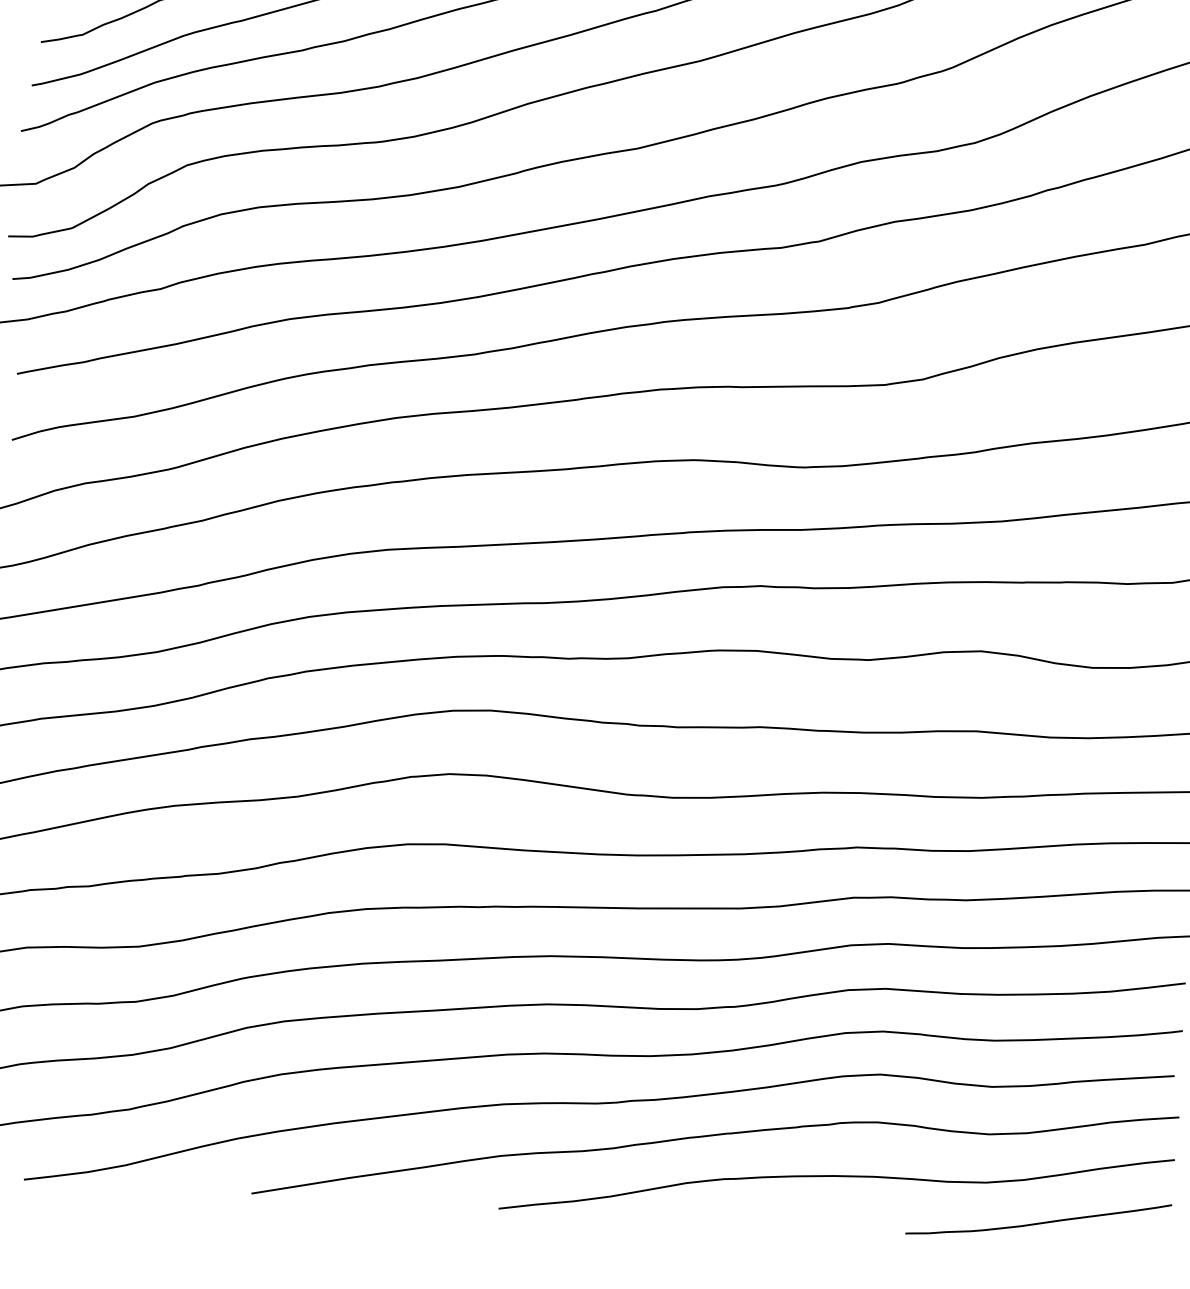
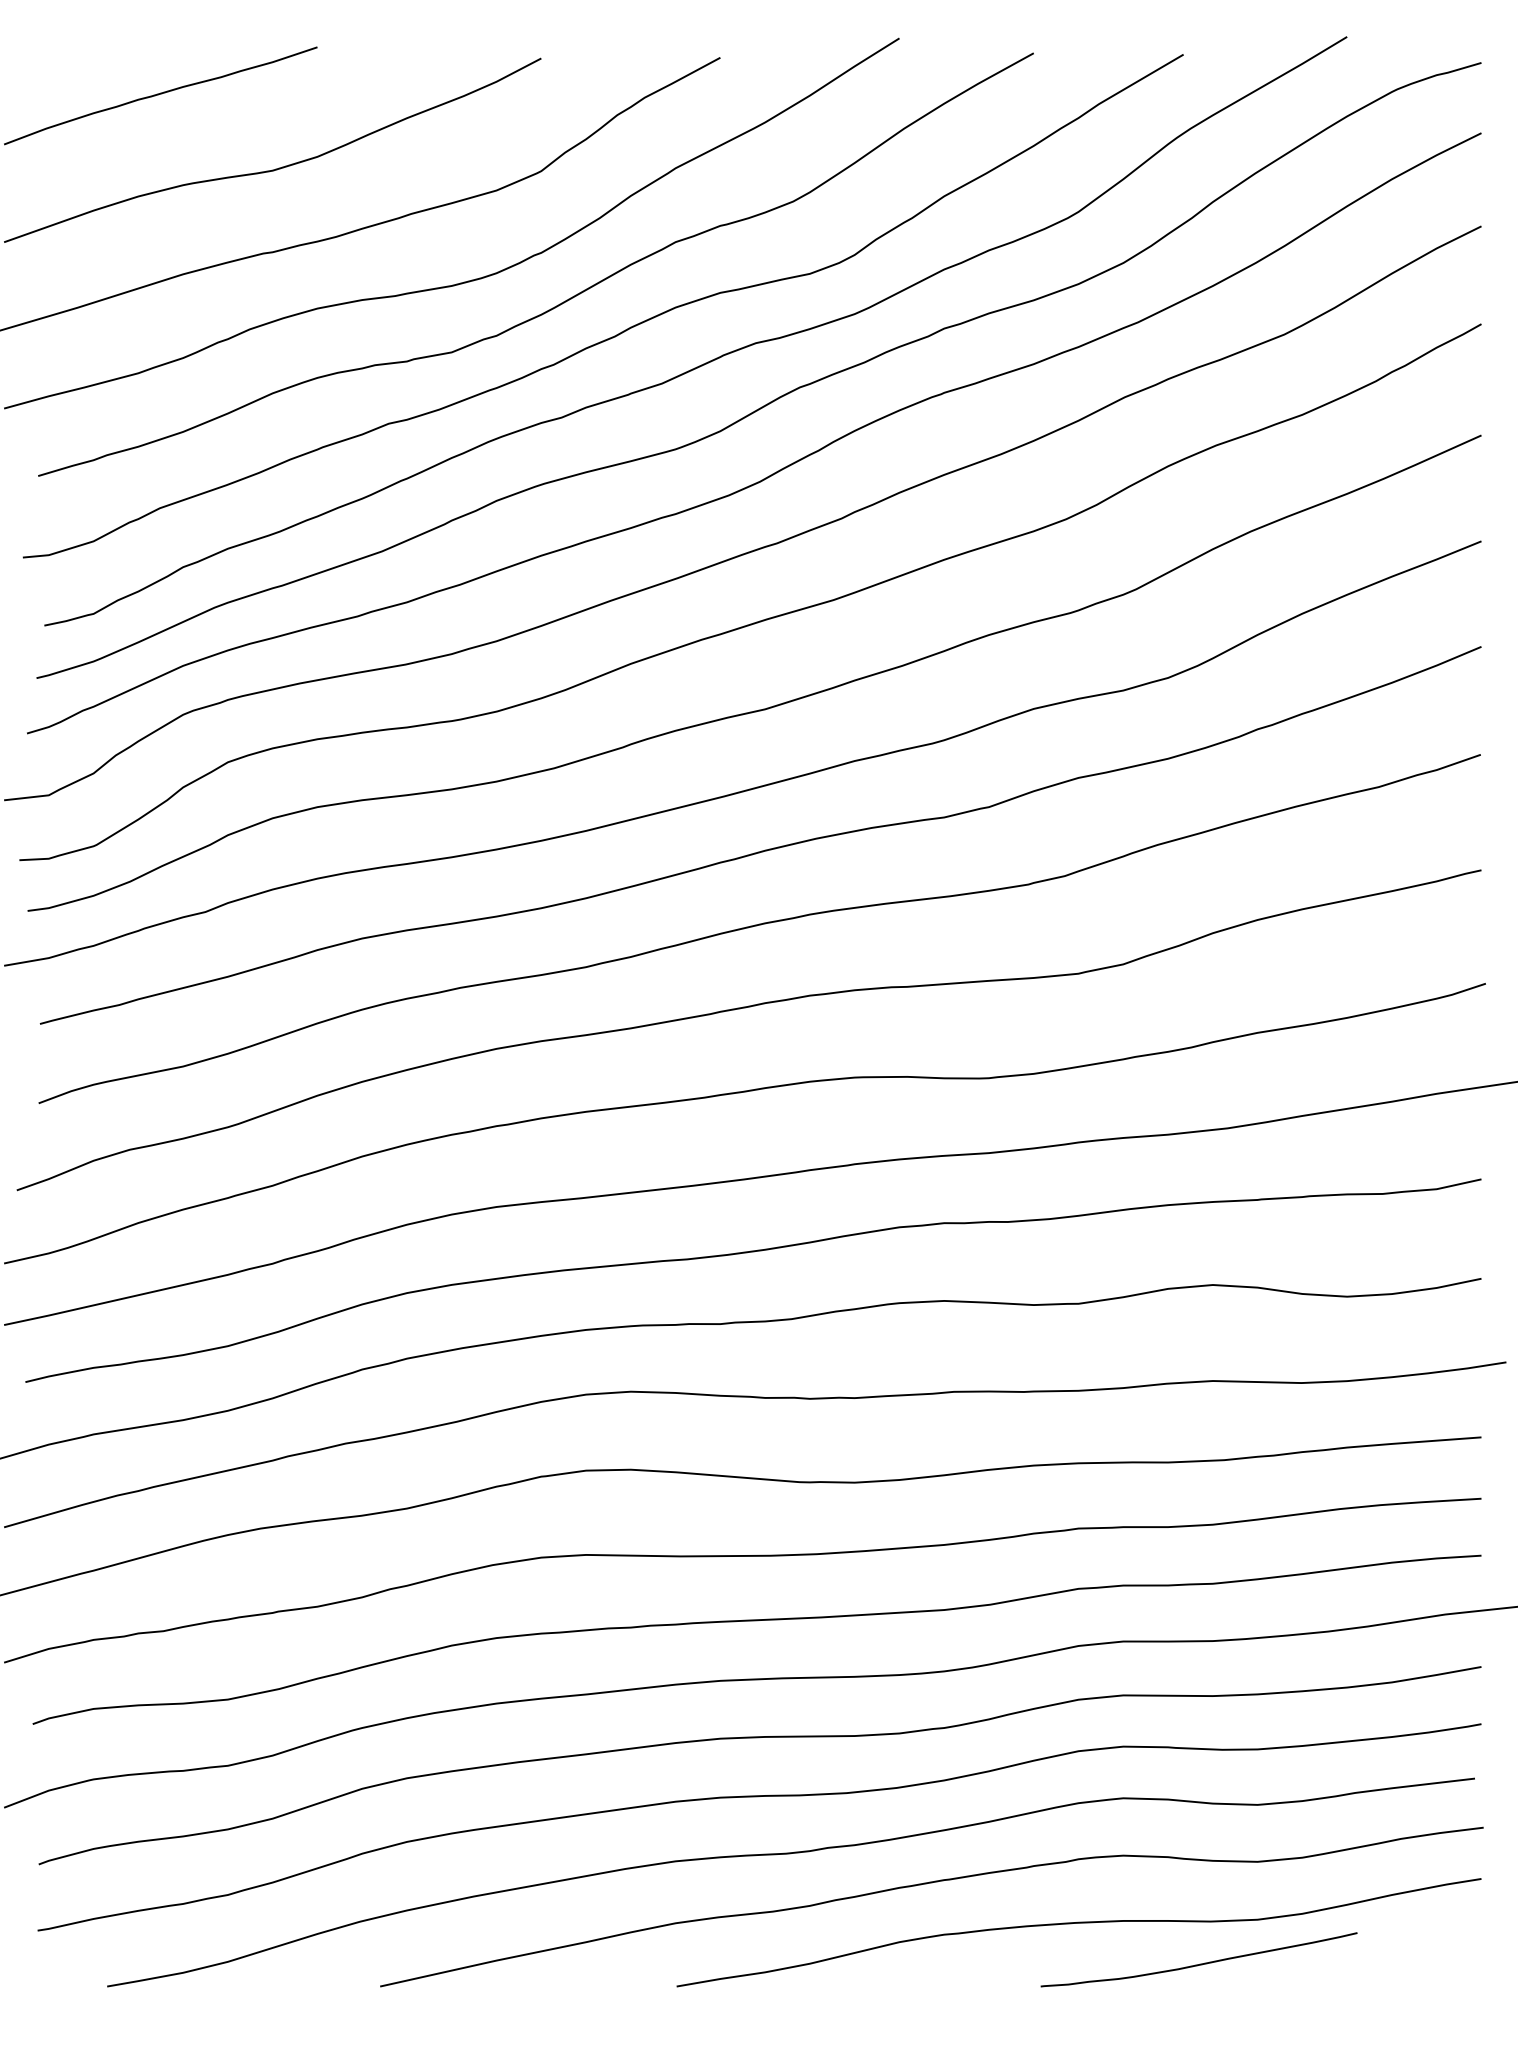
curve: (1038, 1222) -> (1199, 1963), moved

